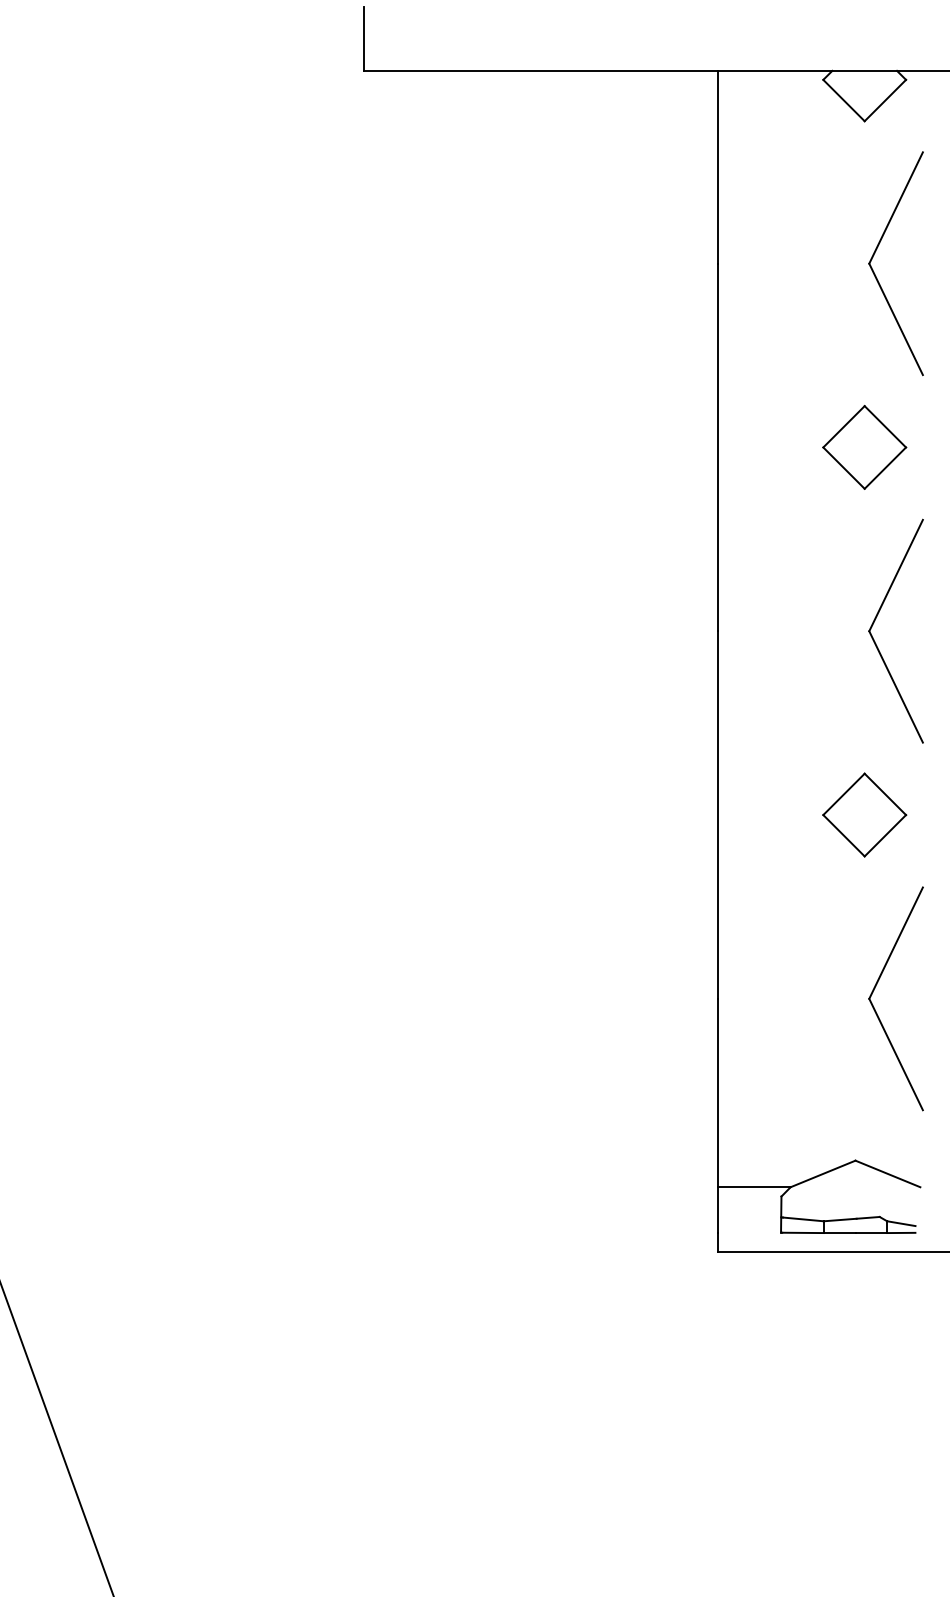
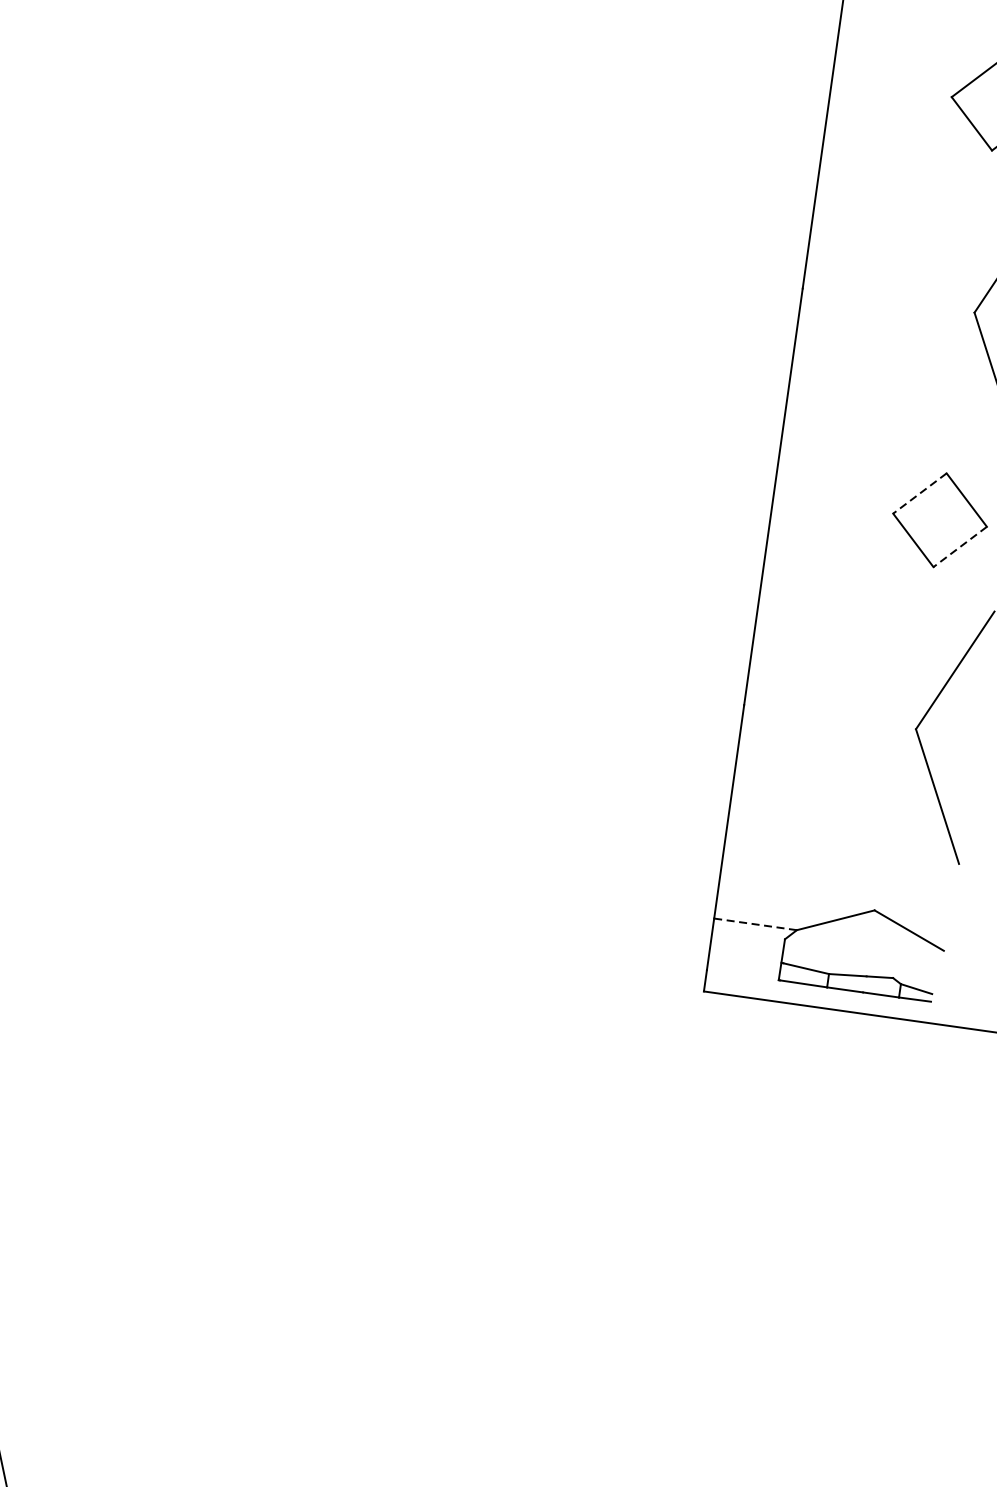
line: (843, 794) -> (919, 493), solid -> dashed
line: (885, 836) -> (960, 547), solid -> dashed
line: (754, 1187) -> (755, 924), solid -> dashed

